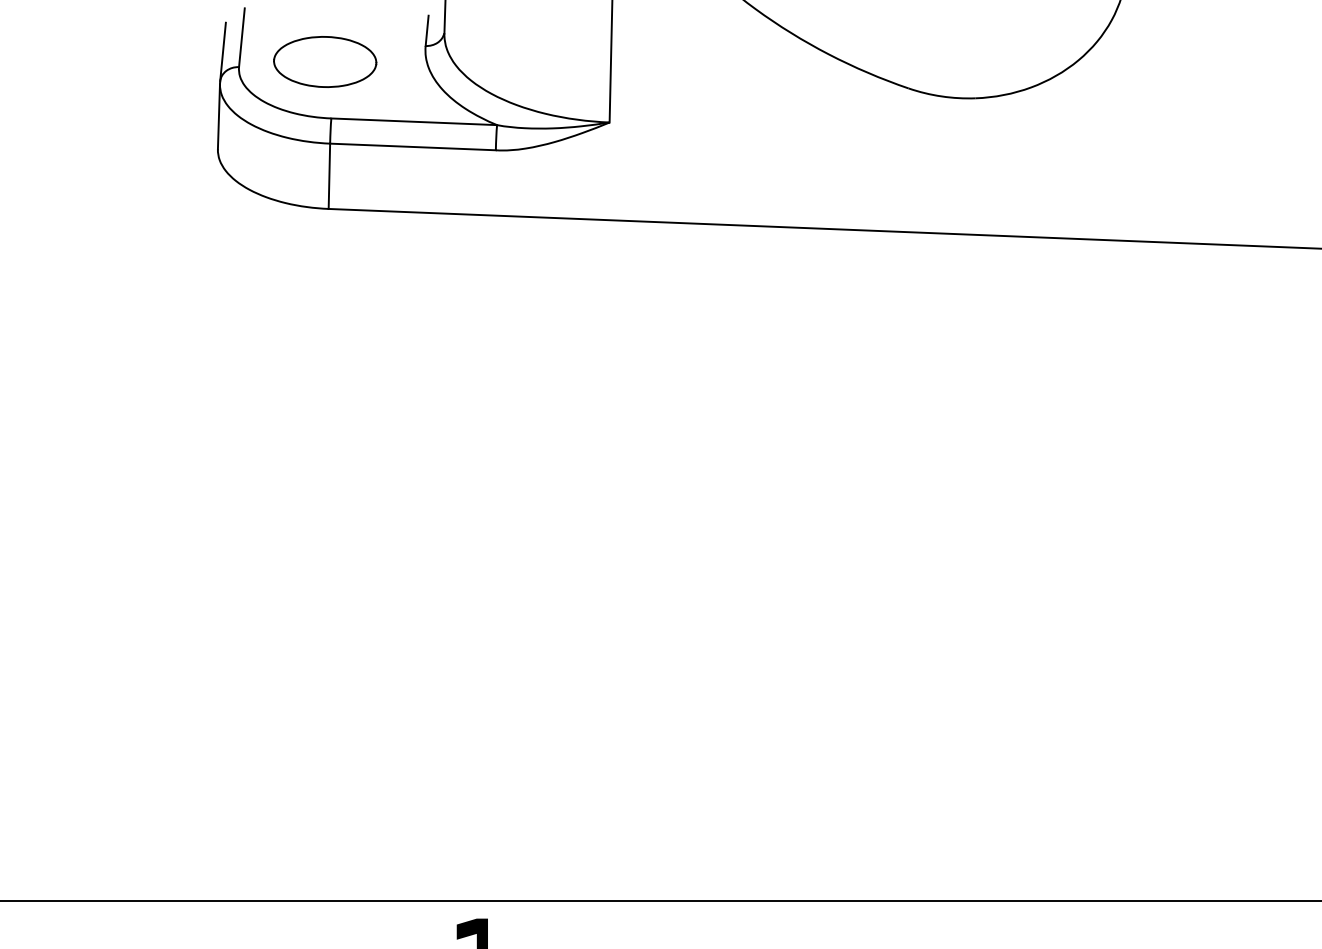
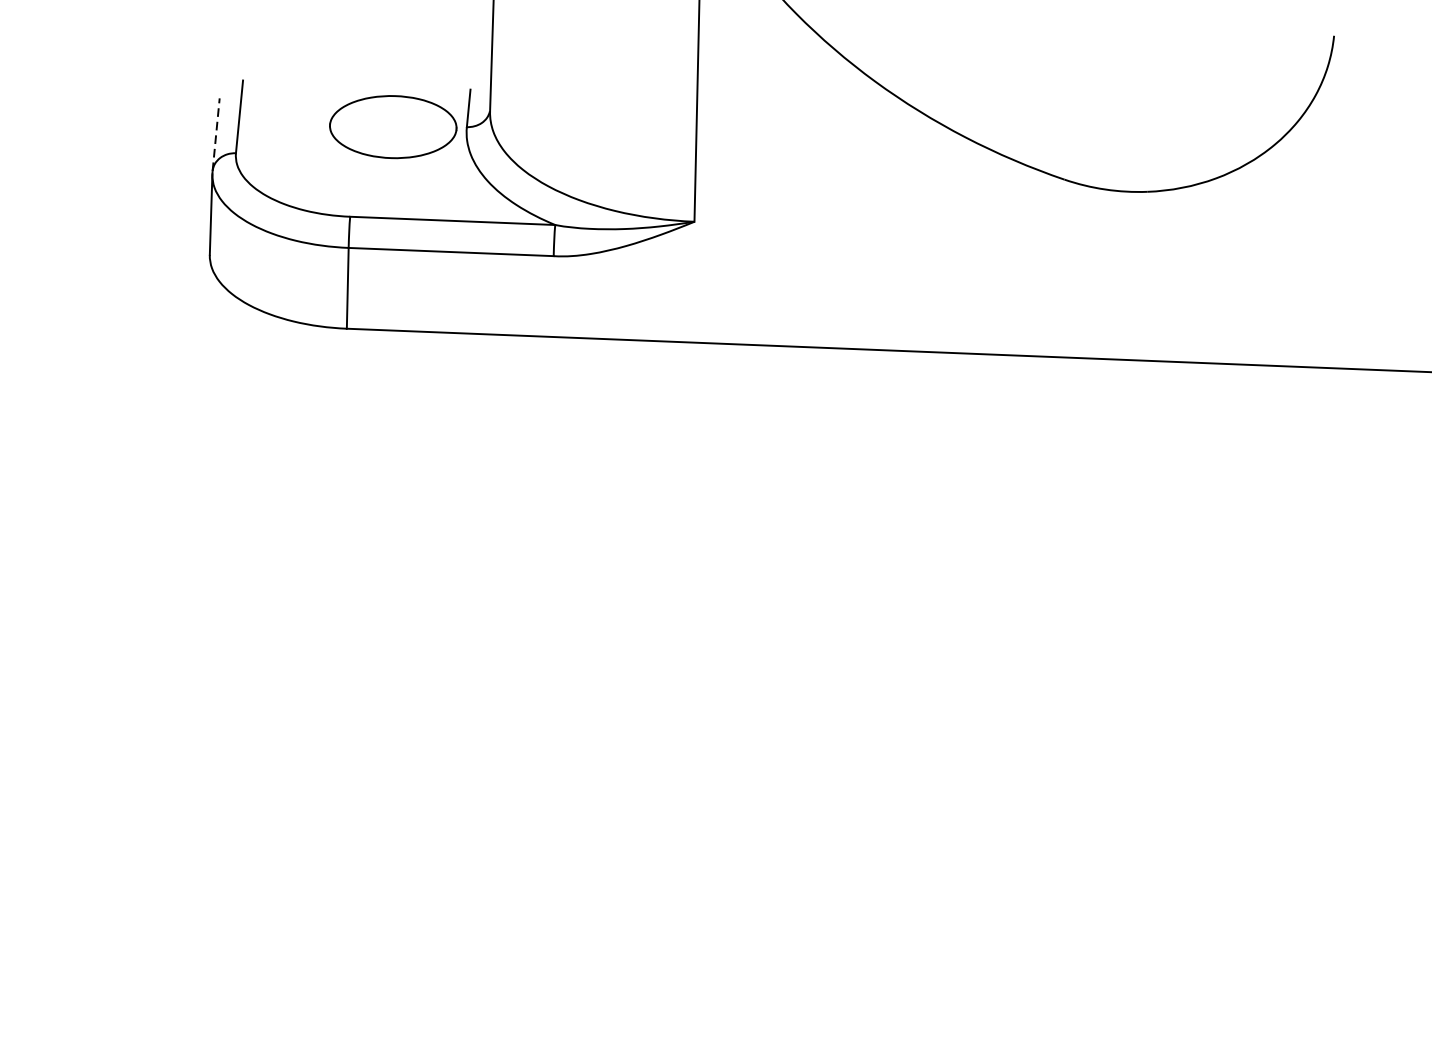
line: (223, 52) -> (216, 135), solid -> dashed
part: (325, 61) -> (393, 126), moved

